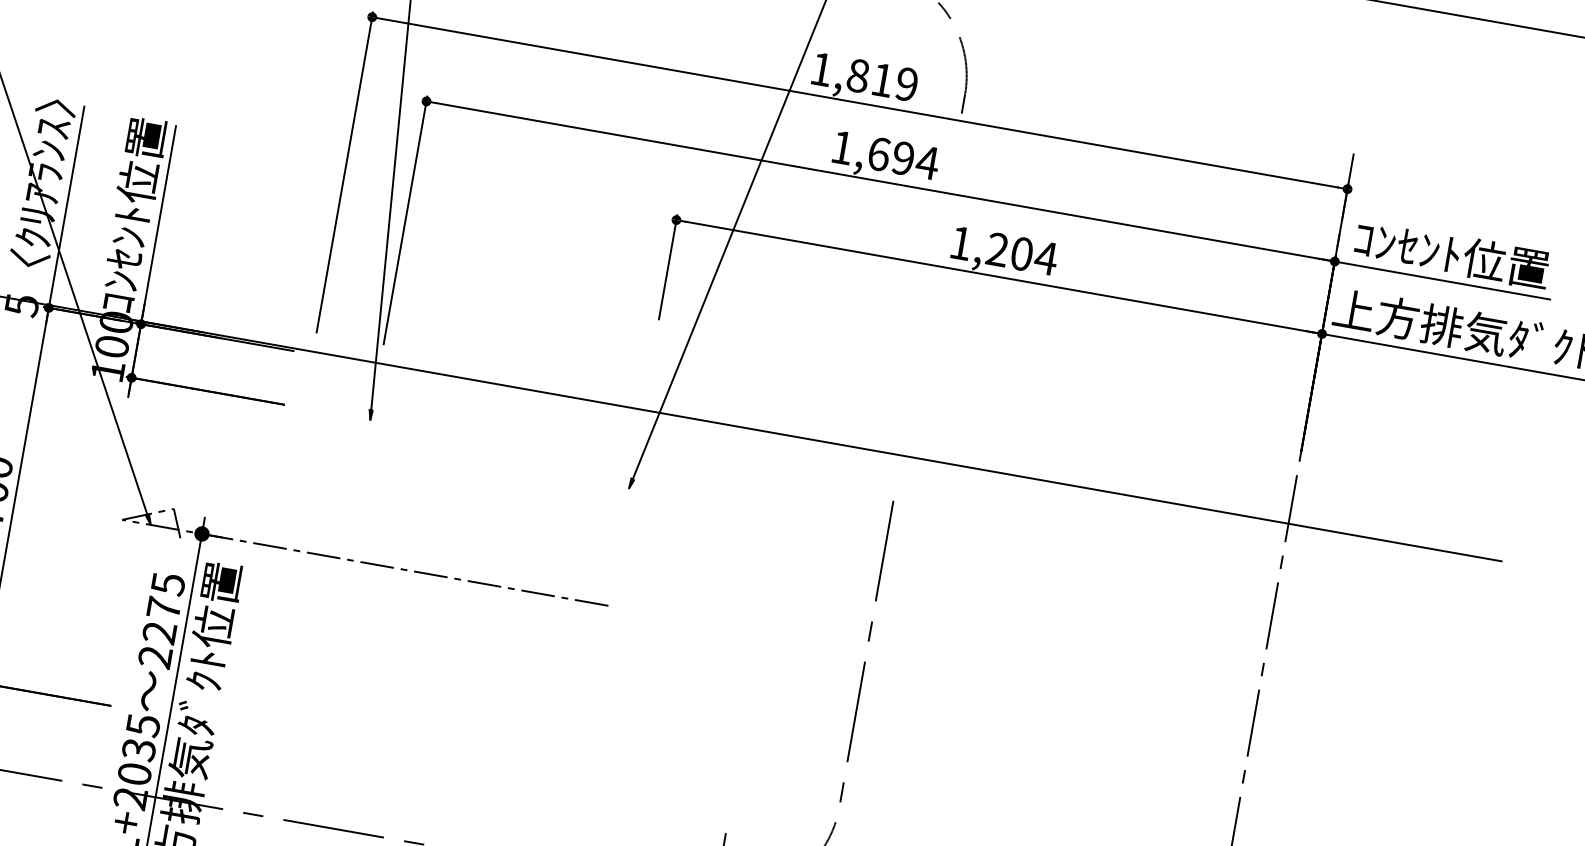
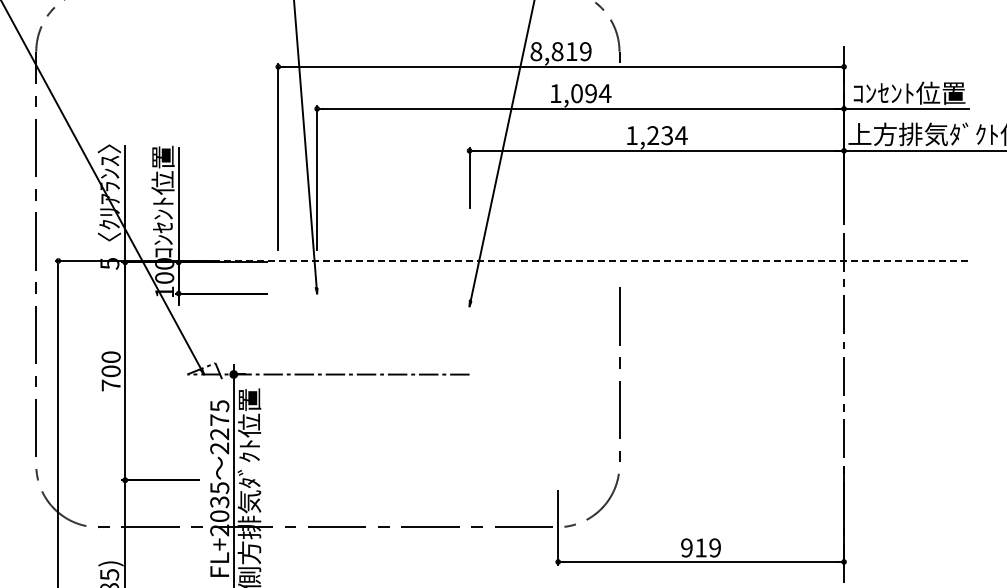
text: (822, 69) -> (536, 51), 1,819 -> 8,819
text: (878, 153) -> (576, 93), 1,694 -> 1,094
text: (1022, 253) -> (667, 135), 1,204 -> 1,234
line: (811, 438) -> (567, 260), solid -> dashed

